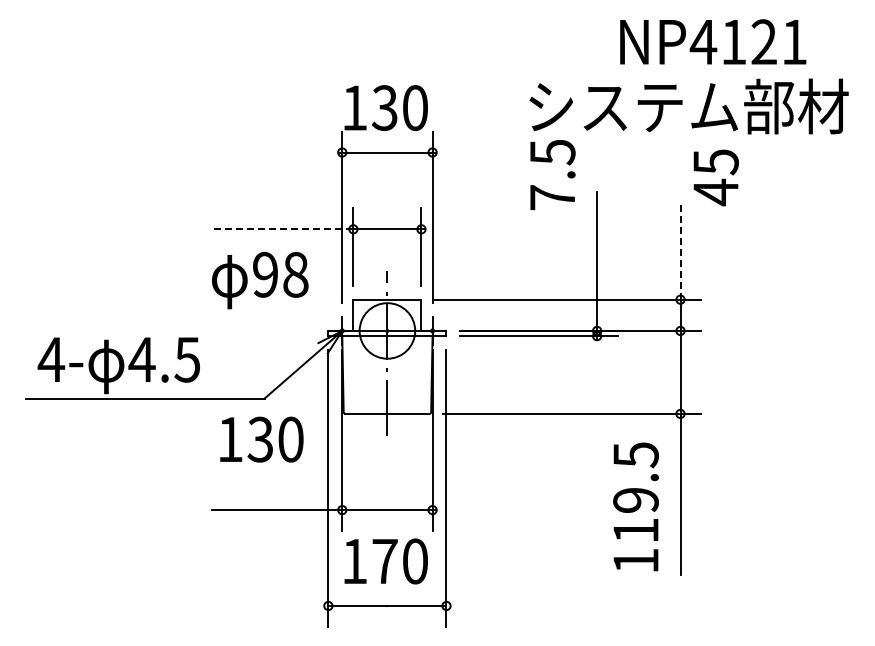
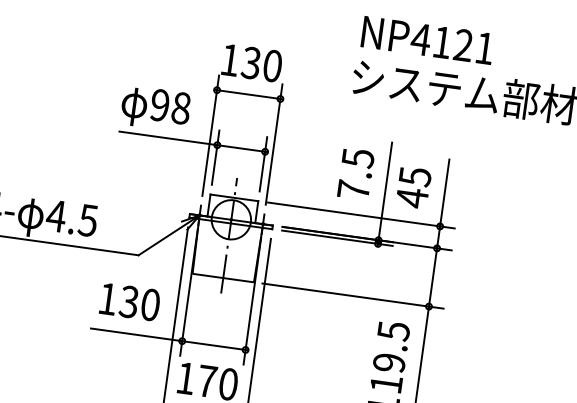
text: (713, 41) -> (428, 40), moved
text: (552, 174) -> (355, 173), moved
text: (715, 177) -> (413, 187), moved
line: (283, 229) -> (168, 138), dashed -> solid
line: (680, 252) -> (444, 193), dashed -> solid
text: (260, 280) -> (155, 108), moved
text: (261, 439) -> (129, 301), moved

